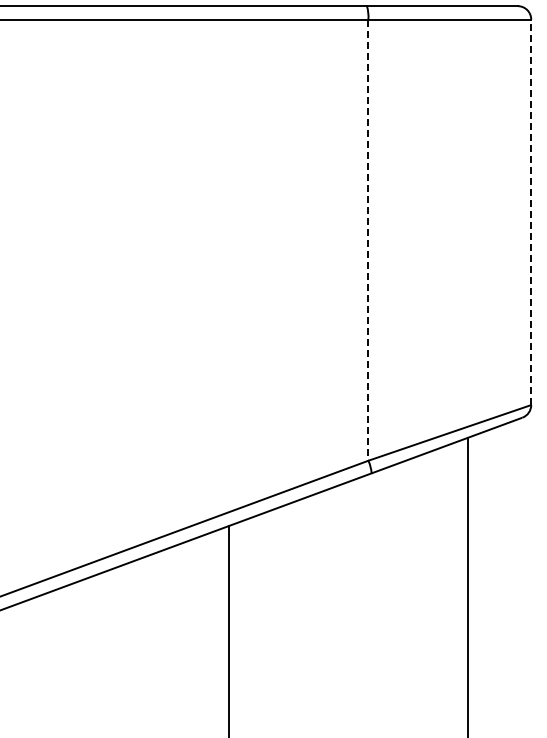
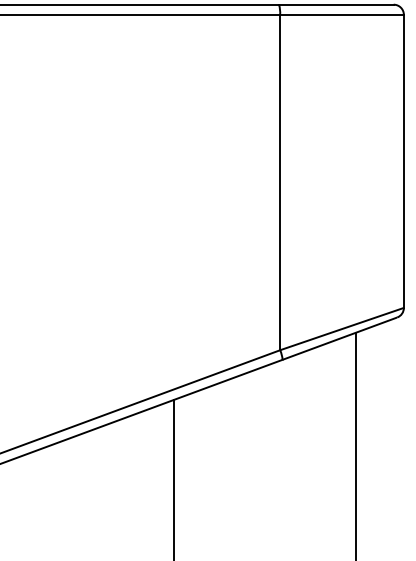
line: (531, 212) -> (404, 161), dashed -> solid
line: (368, 240) -> (280, 182), dashed -> solid

